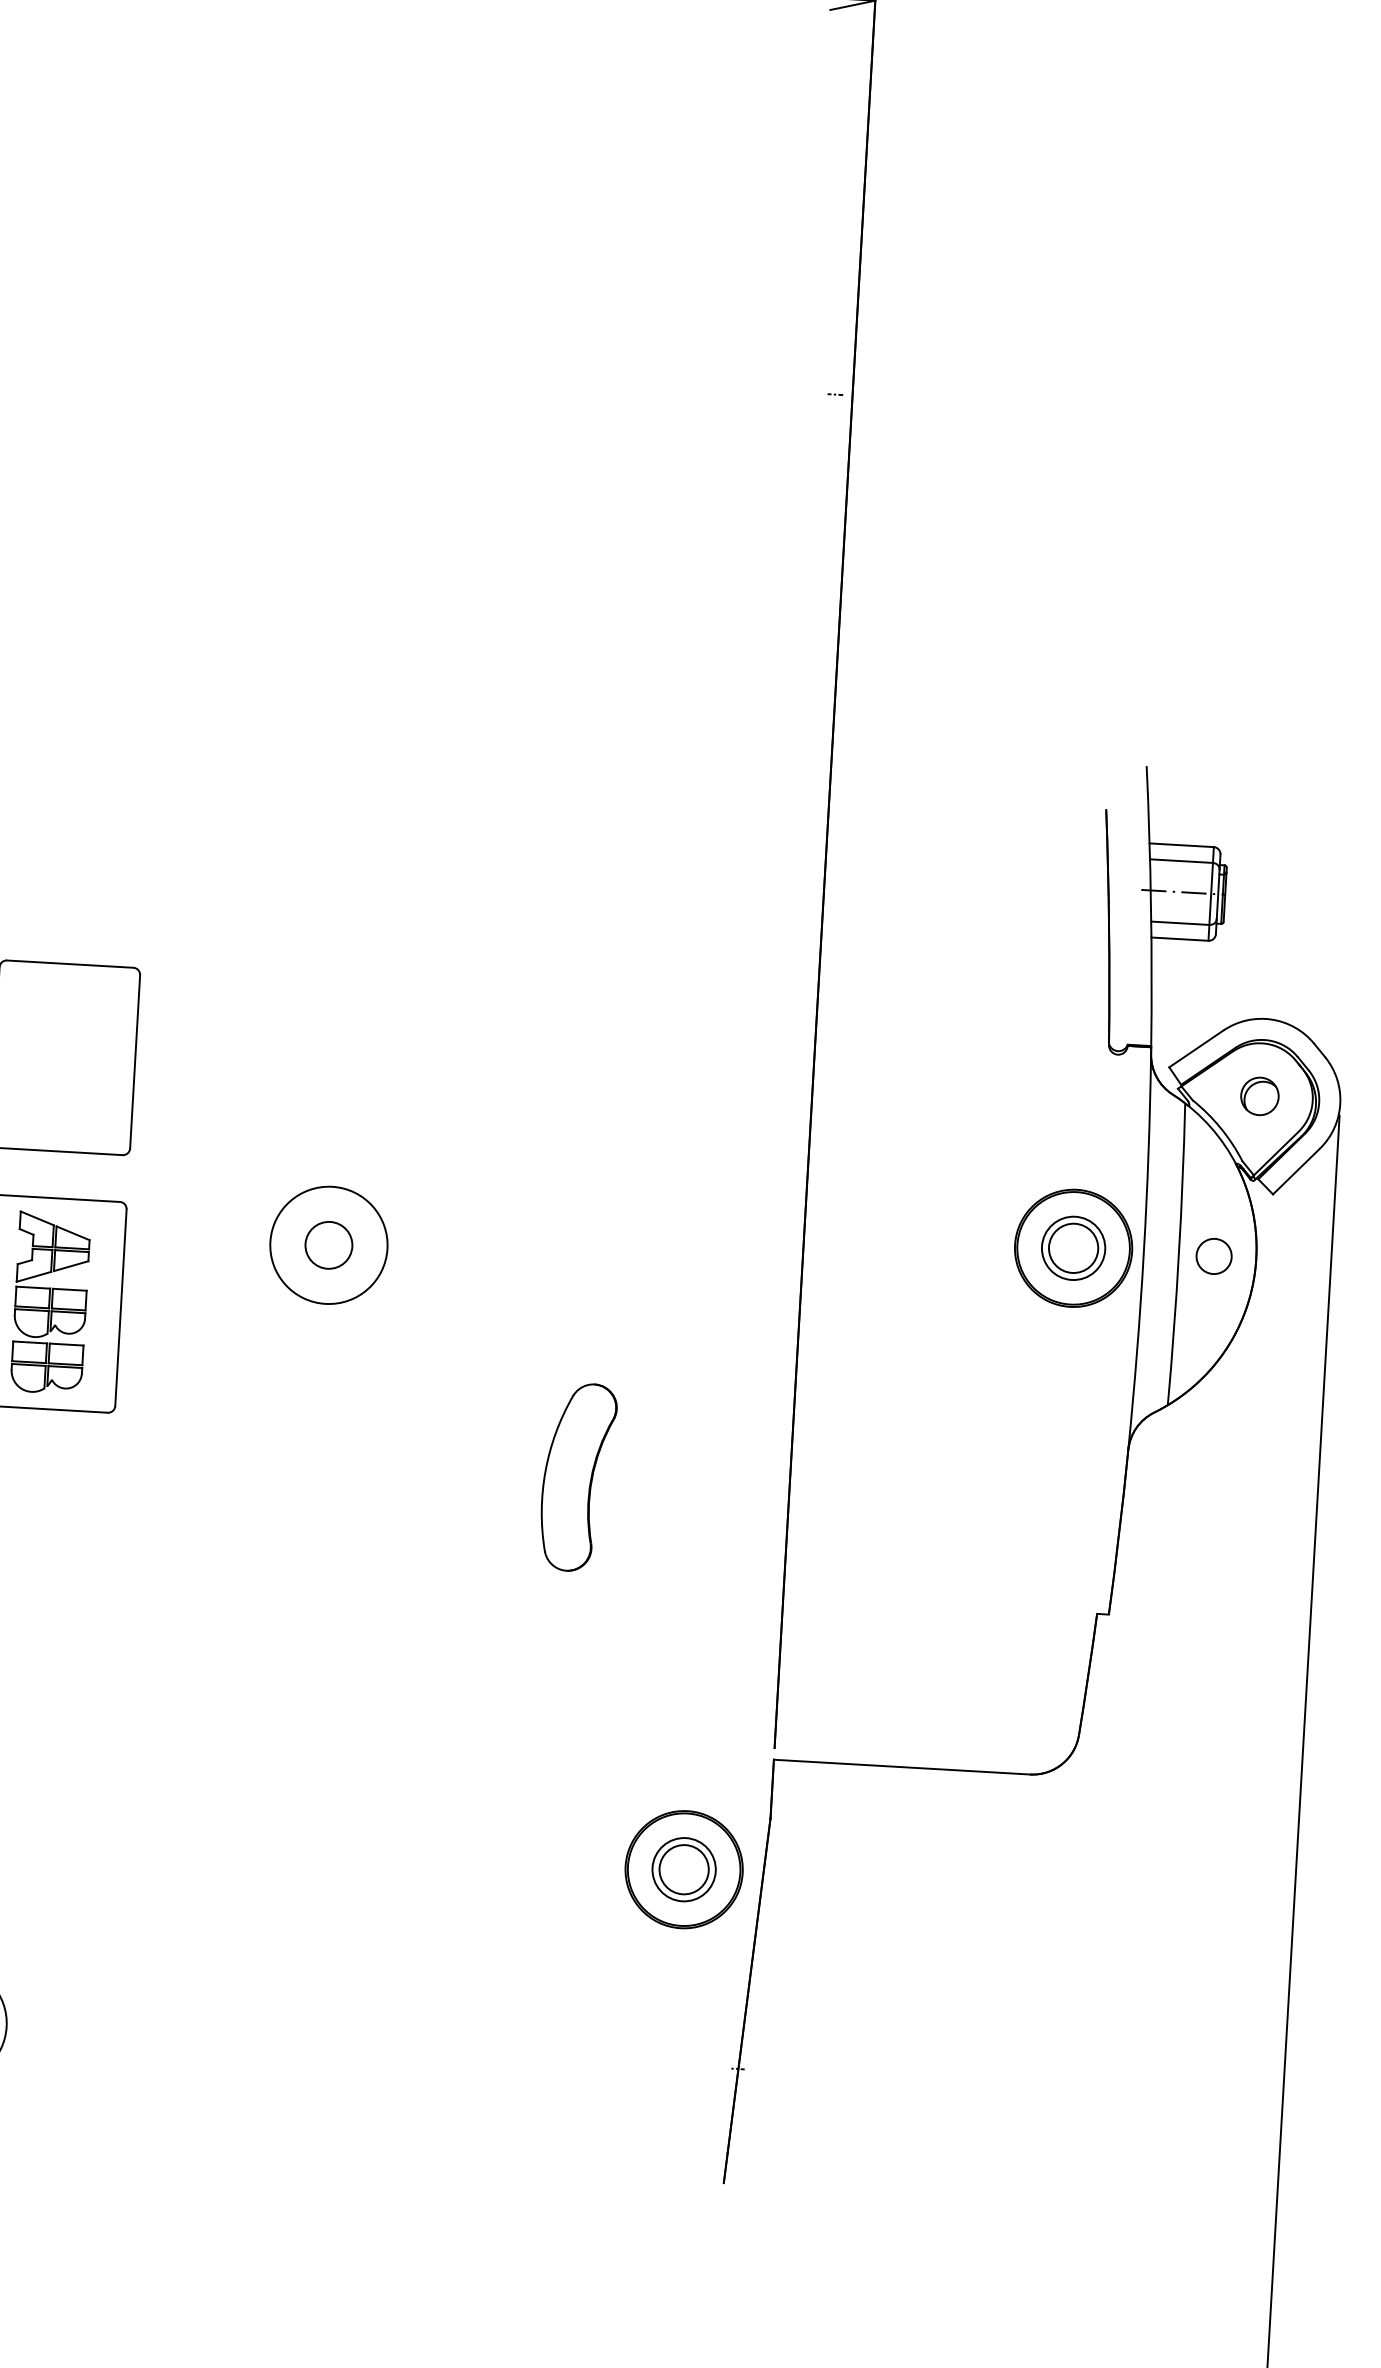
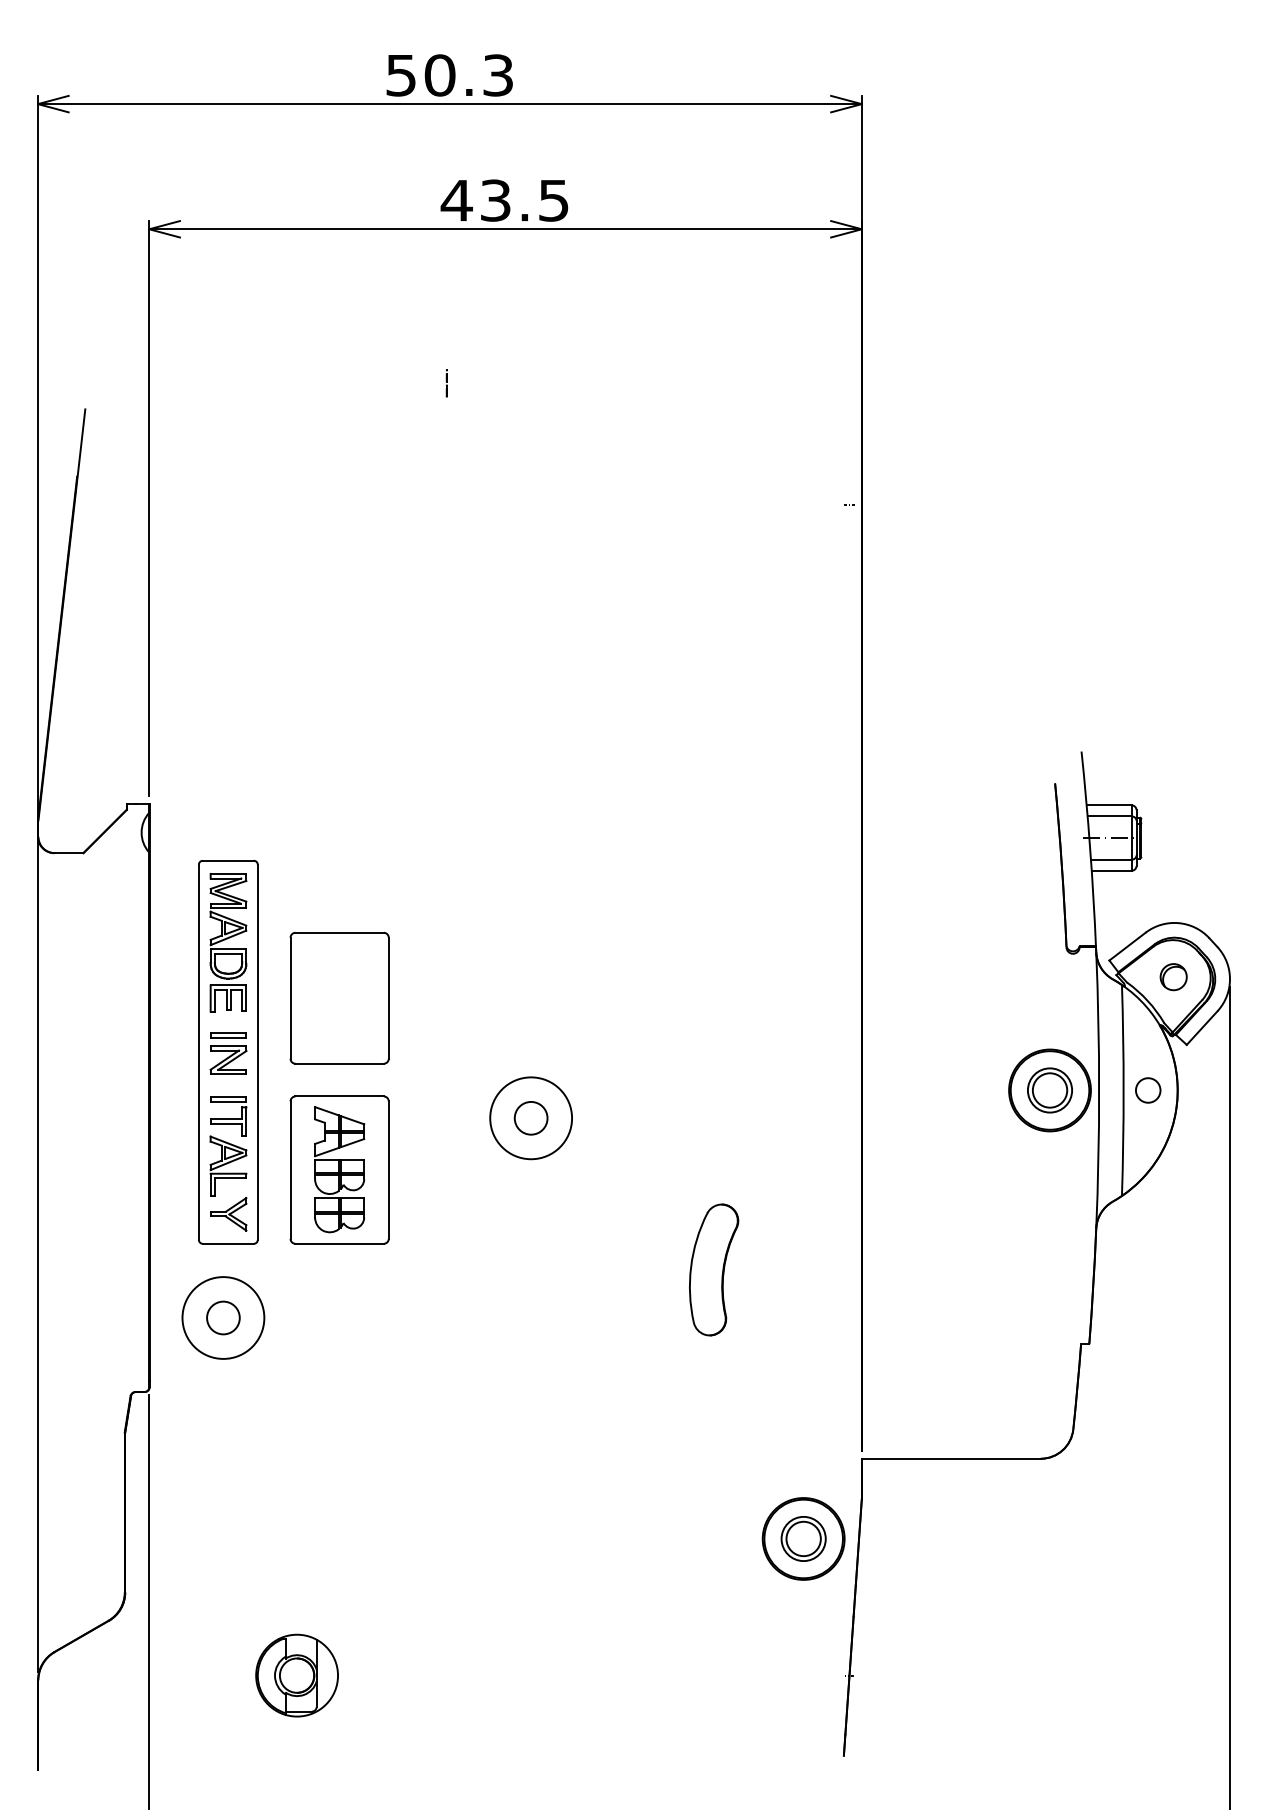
line: (268, 185) -> (446, 382), added

